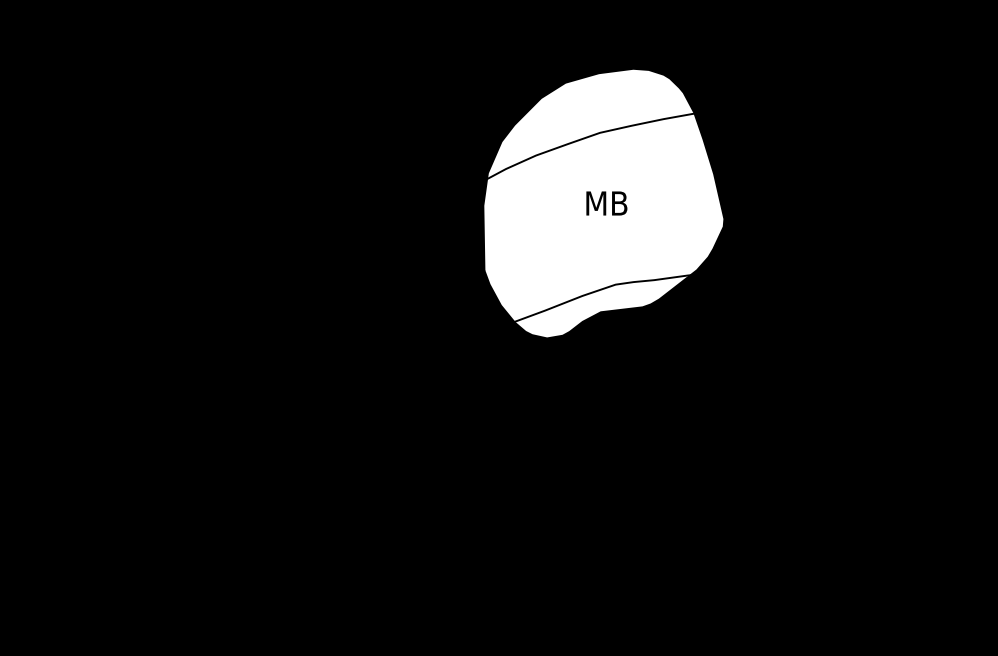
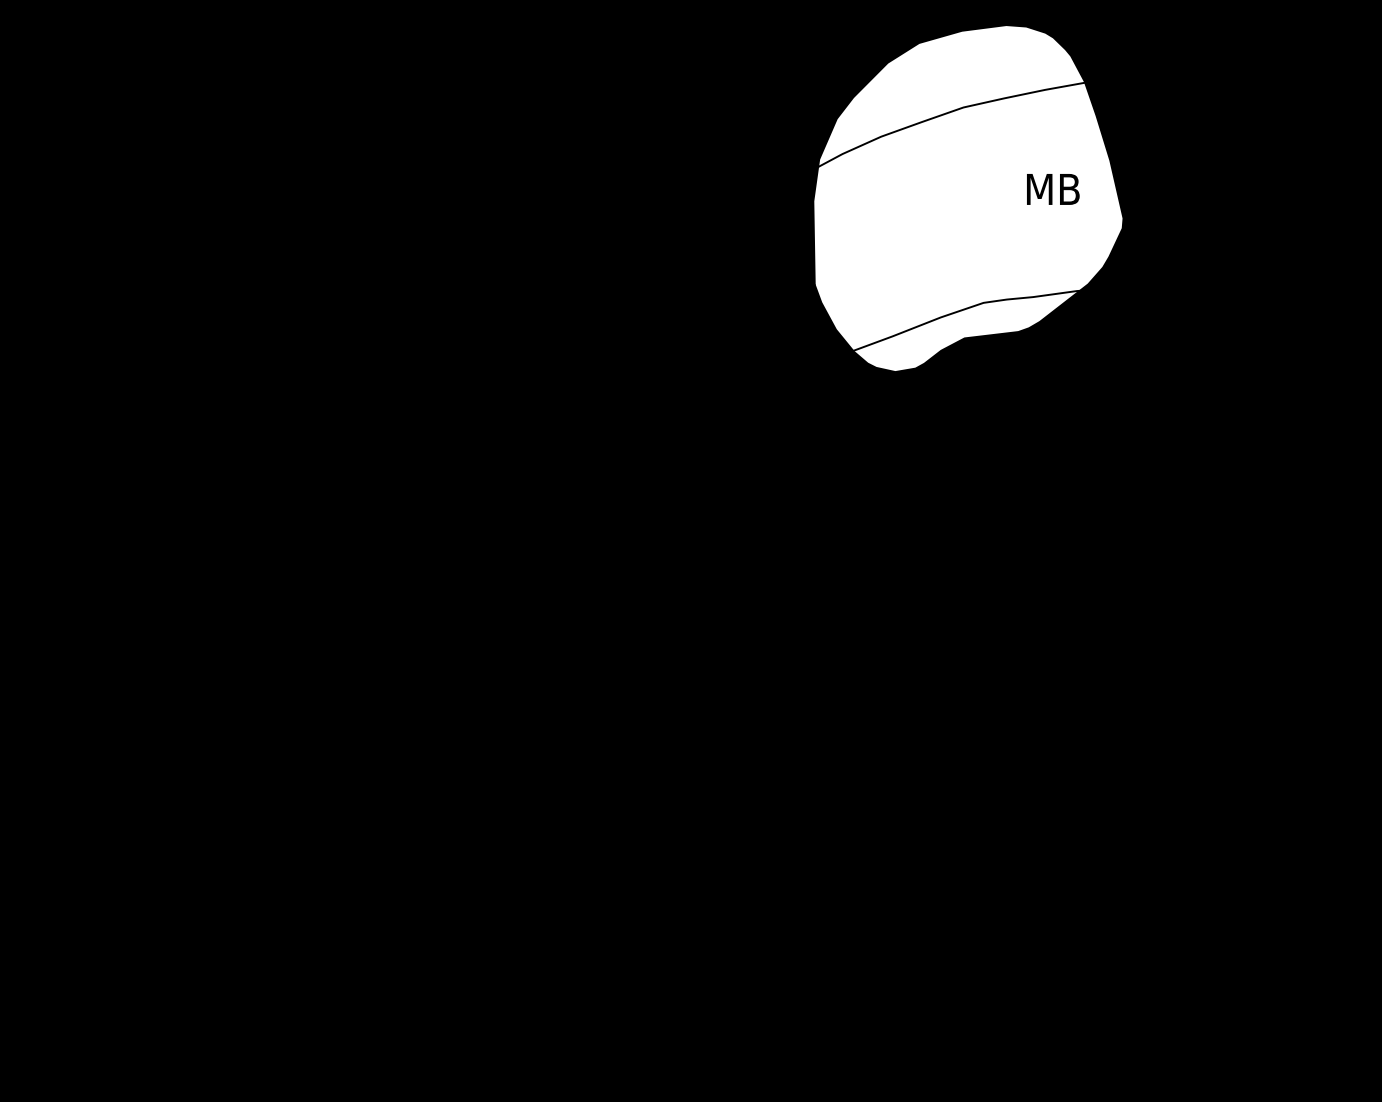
text: (607, 203) -> (1053, 189), moved

